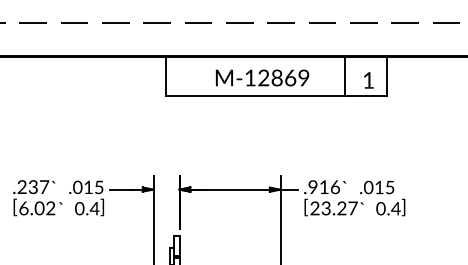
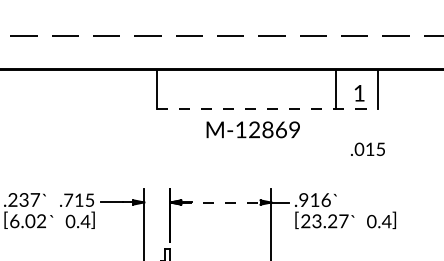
text: (262, 77) -> (253, 129), moved
line: (277, 96) -> (268, 109), solid -> dashed
text: (77, 187) -> (68, 200), .015 -> .715
text: (377, 187) -> (368, 149), moved
line: (230, 189) -> (221, 202), solid -> dashed

